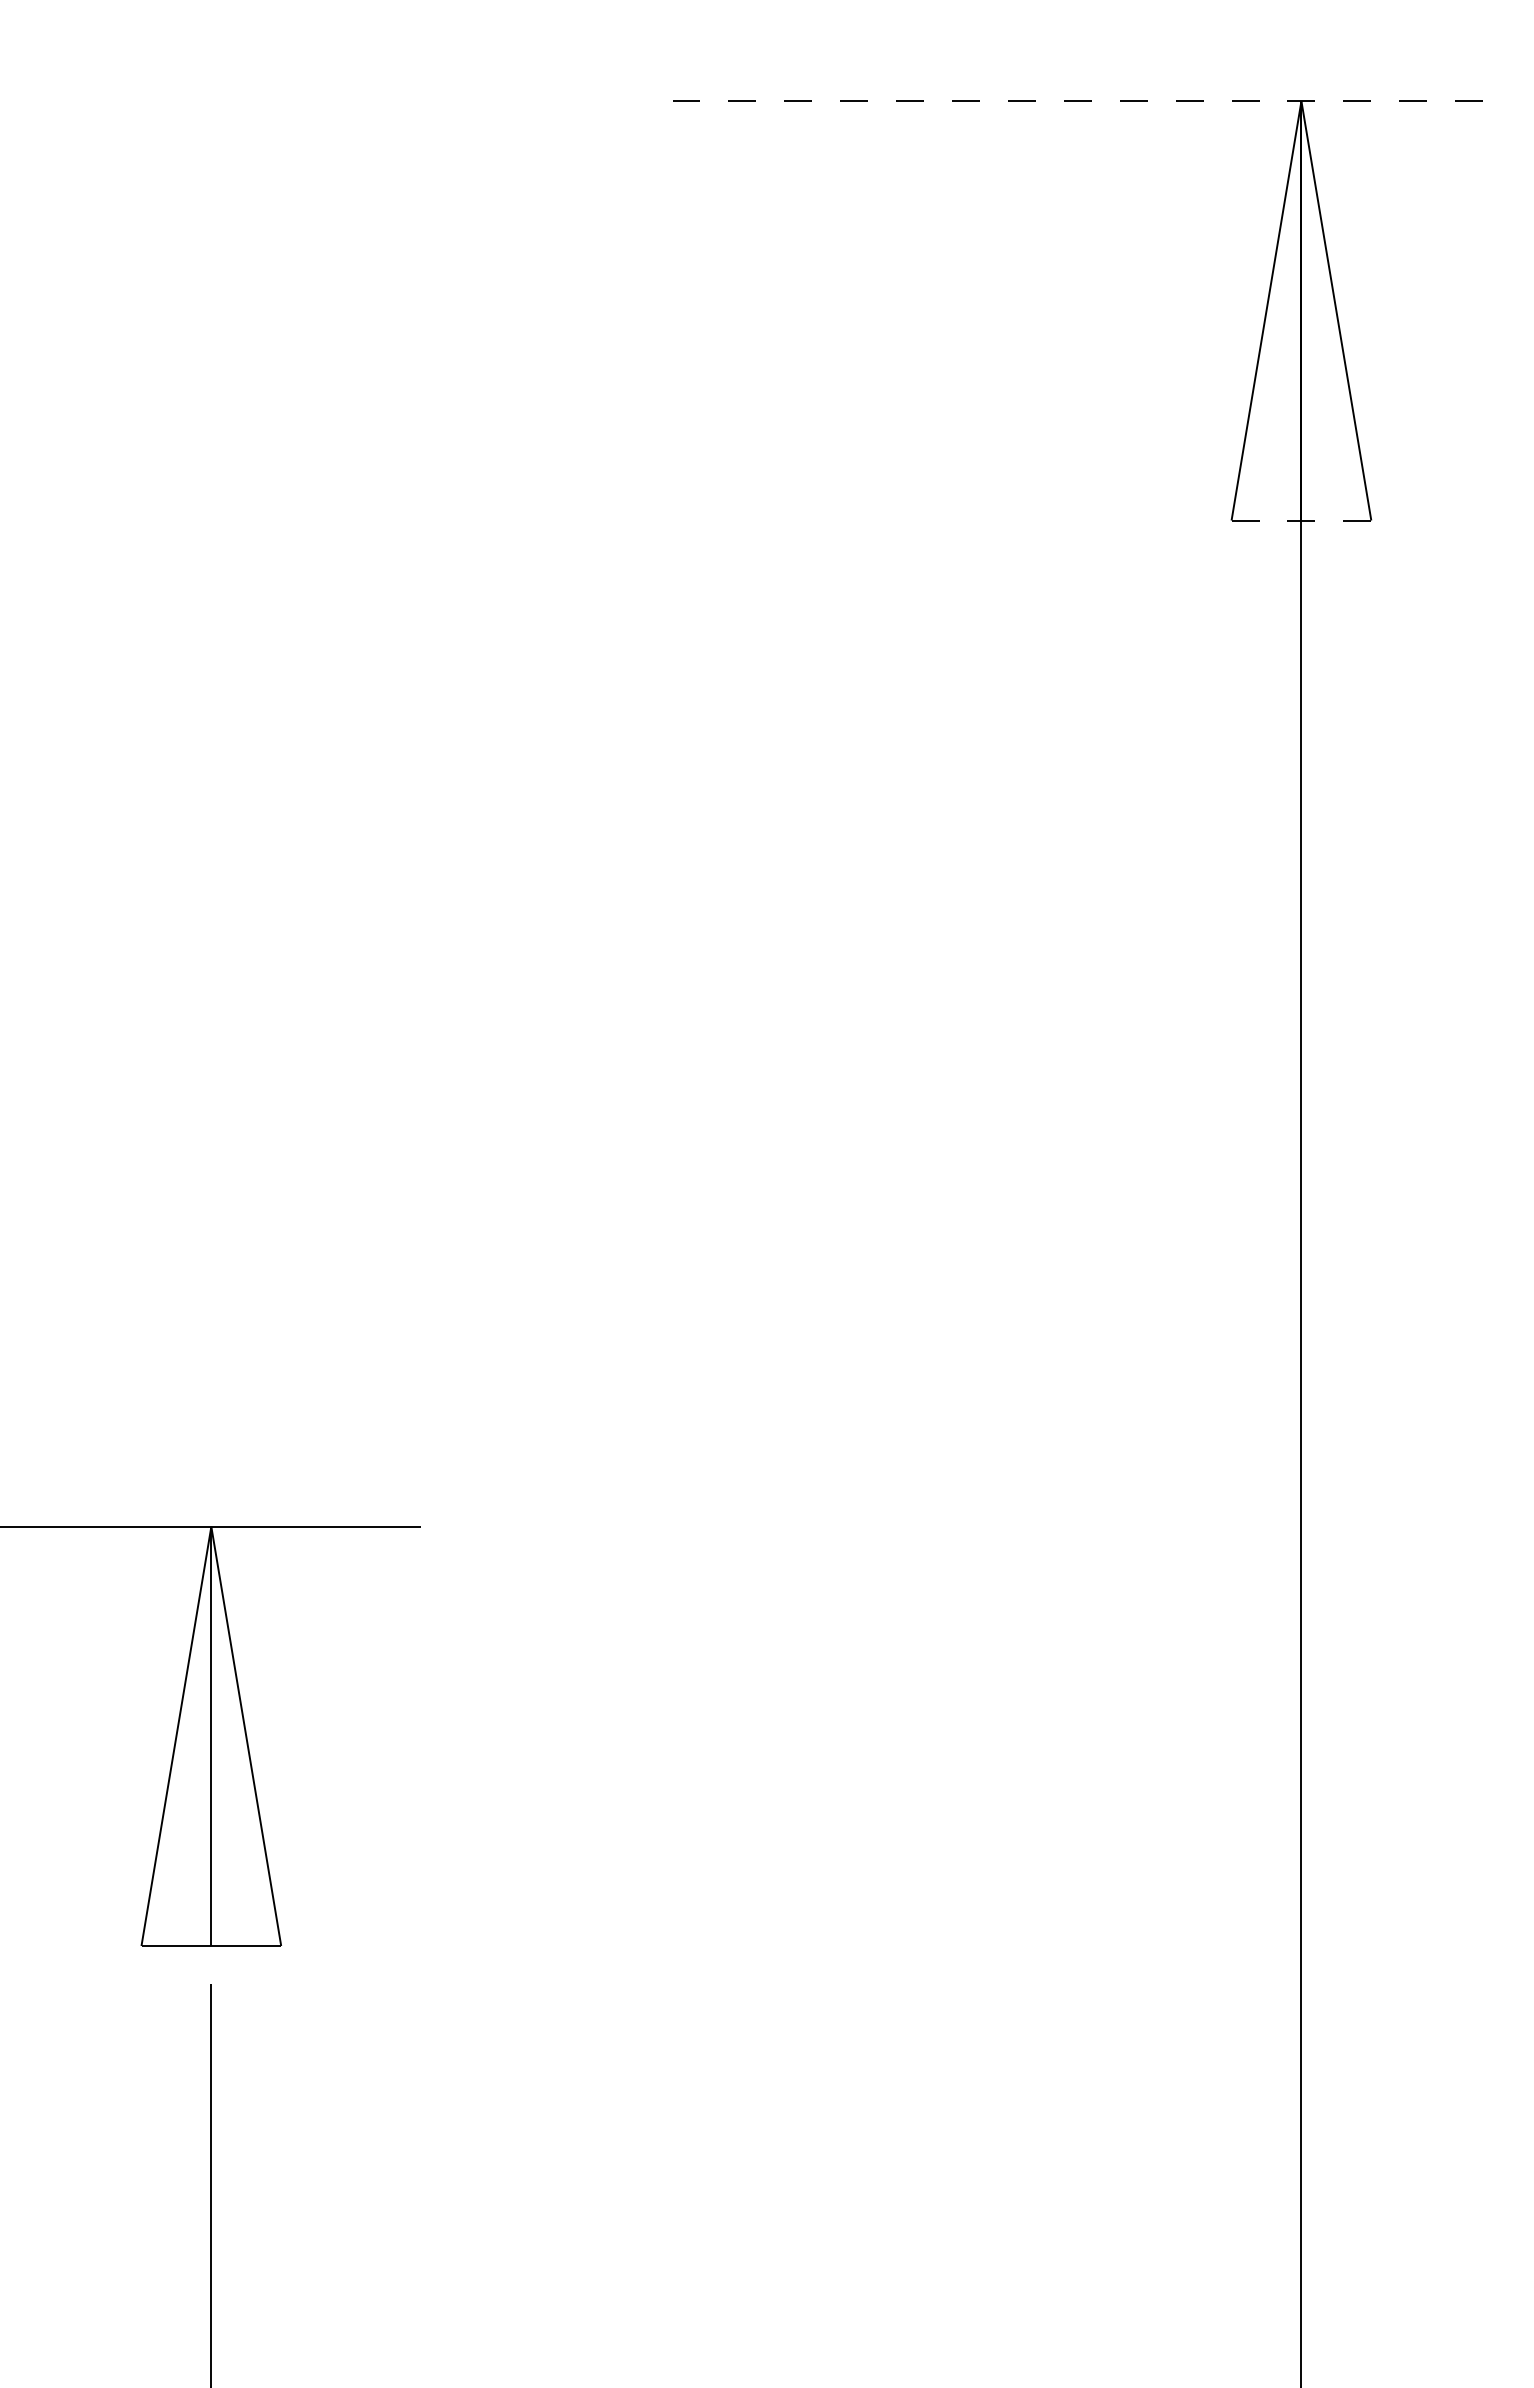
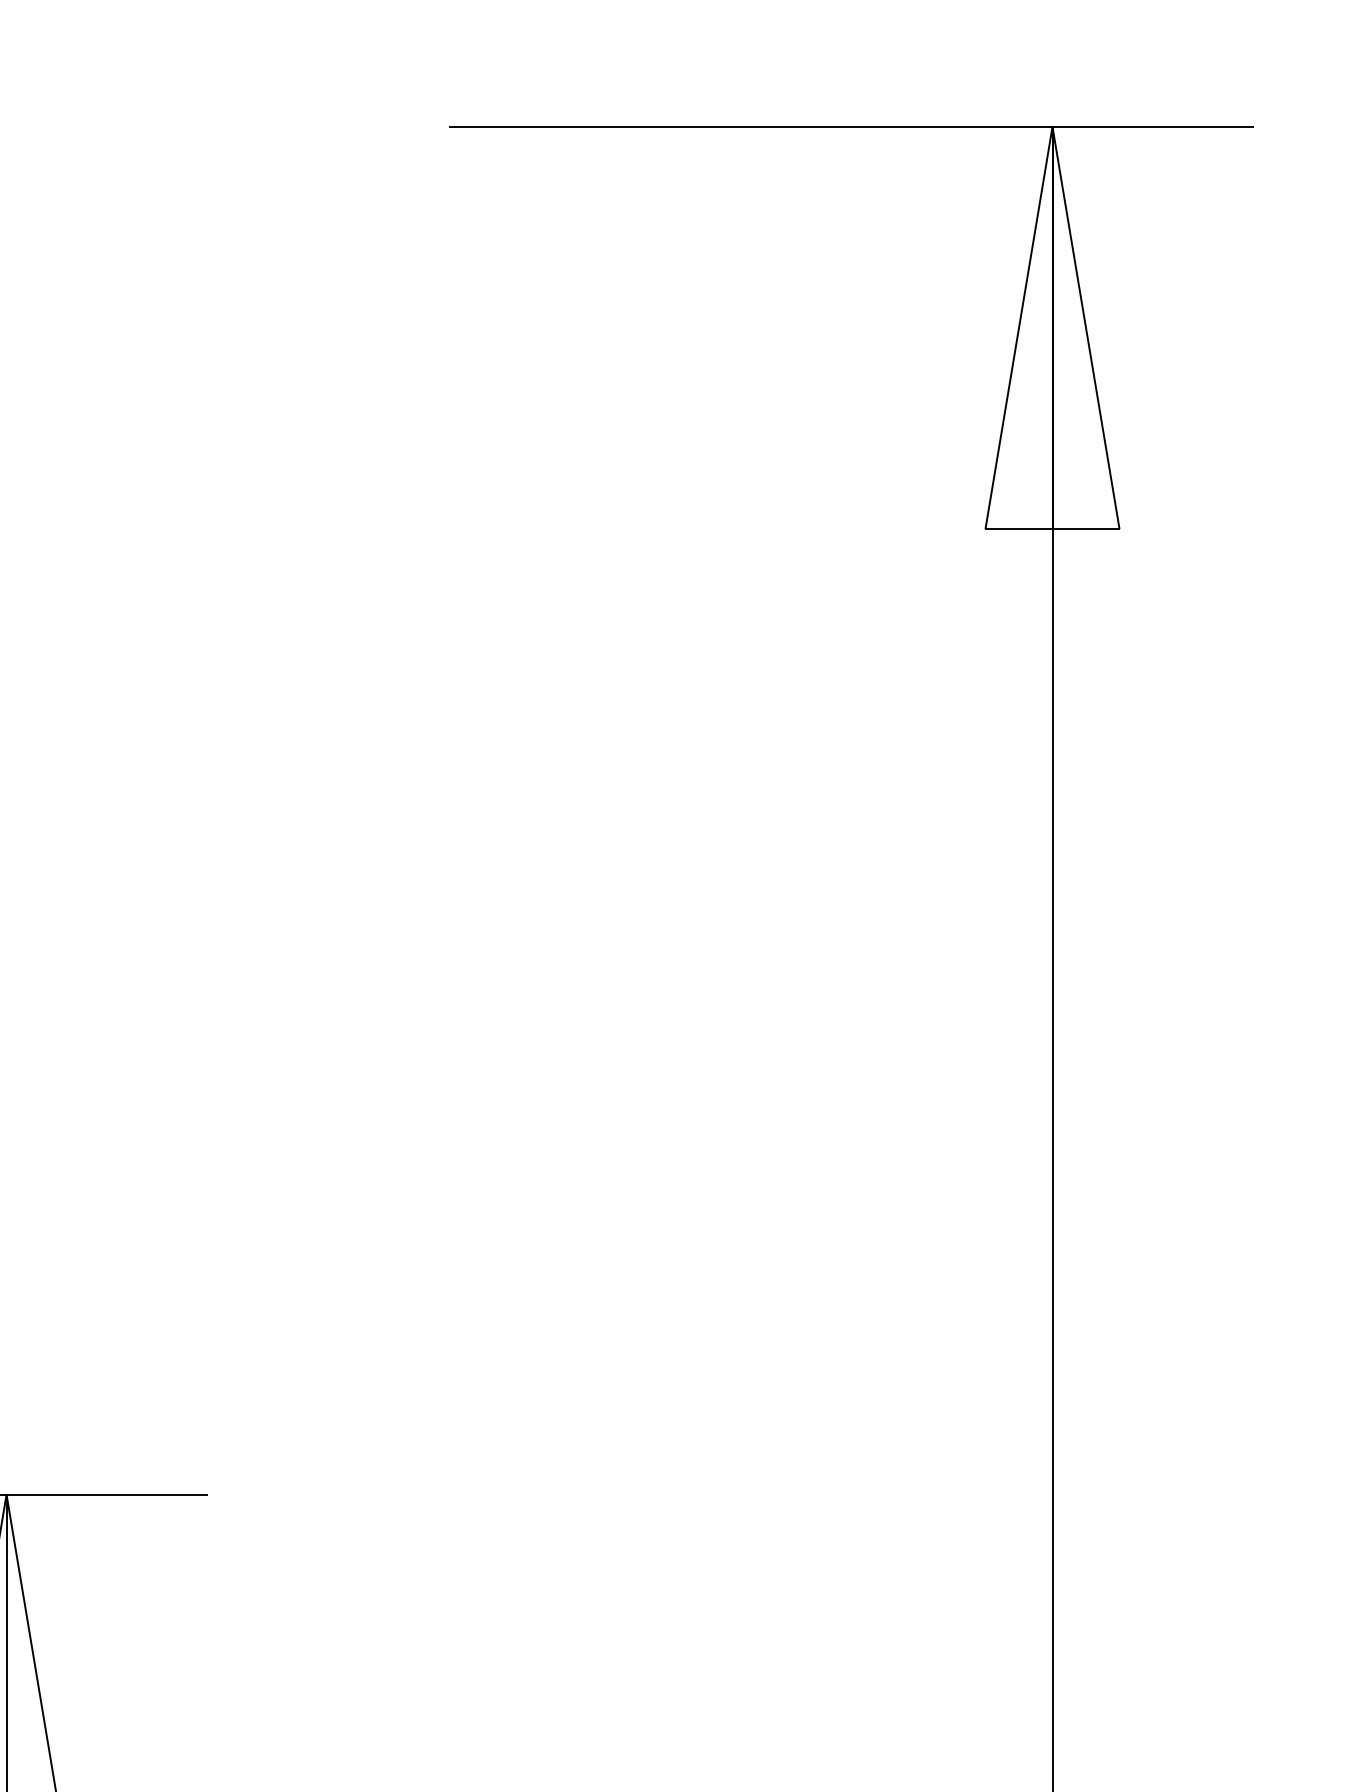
line: (1092, 101) -> (852, 127), dashed -> solid
line: (1301, 520) -> (1052, 529), dashed -> solid

